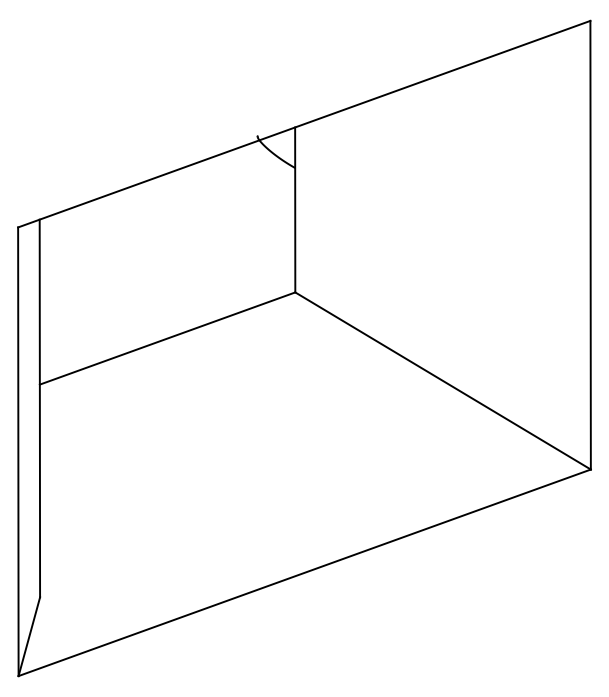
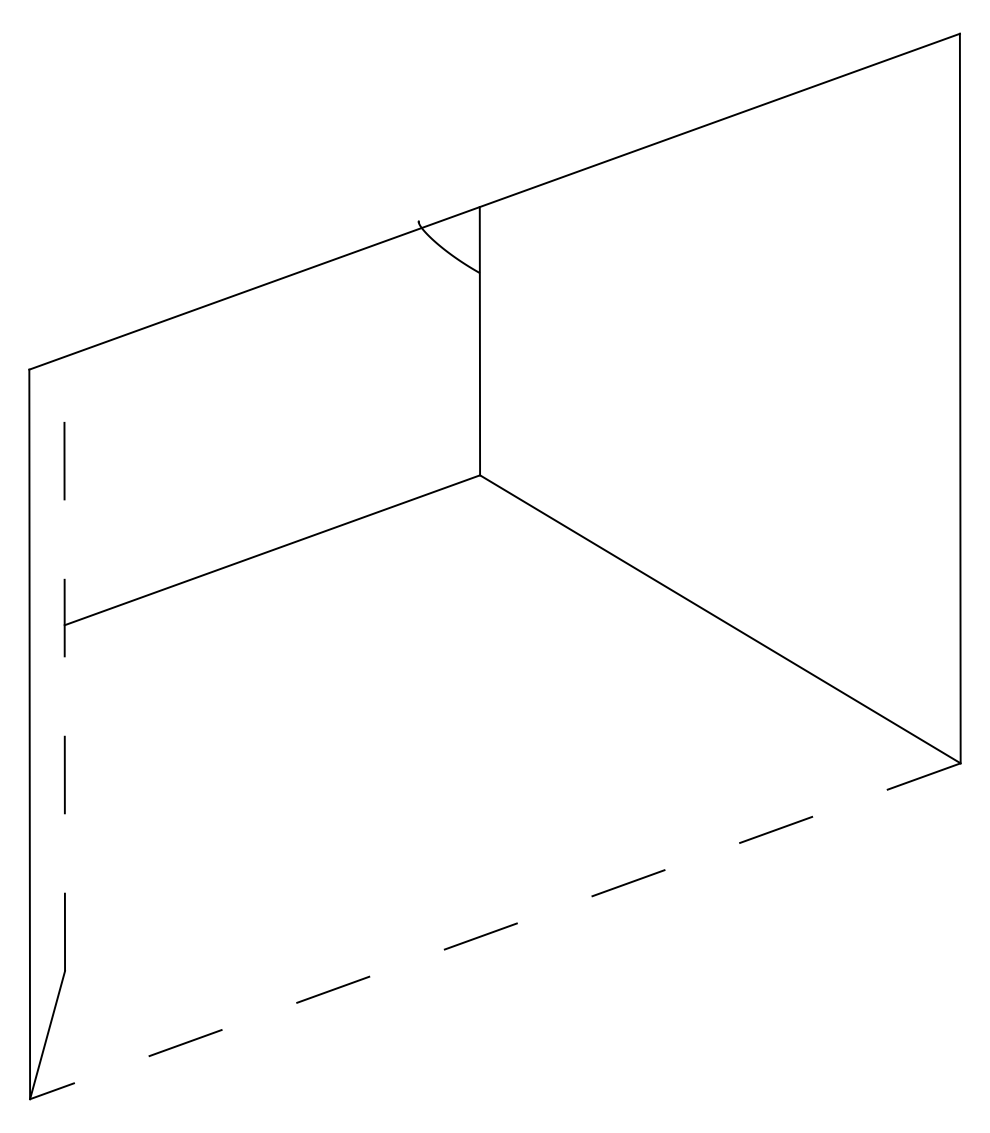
line: (39, 408) -> (64, 664), solid -> dashed
line: (304, 572) -> (495, 930), solid -> dashed

